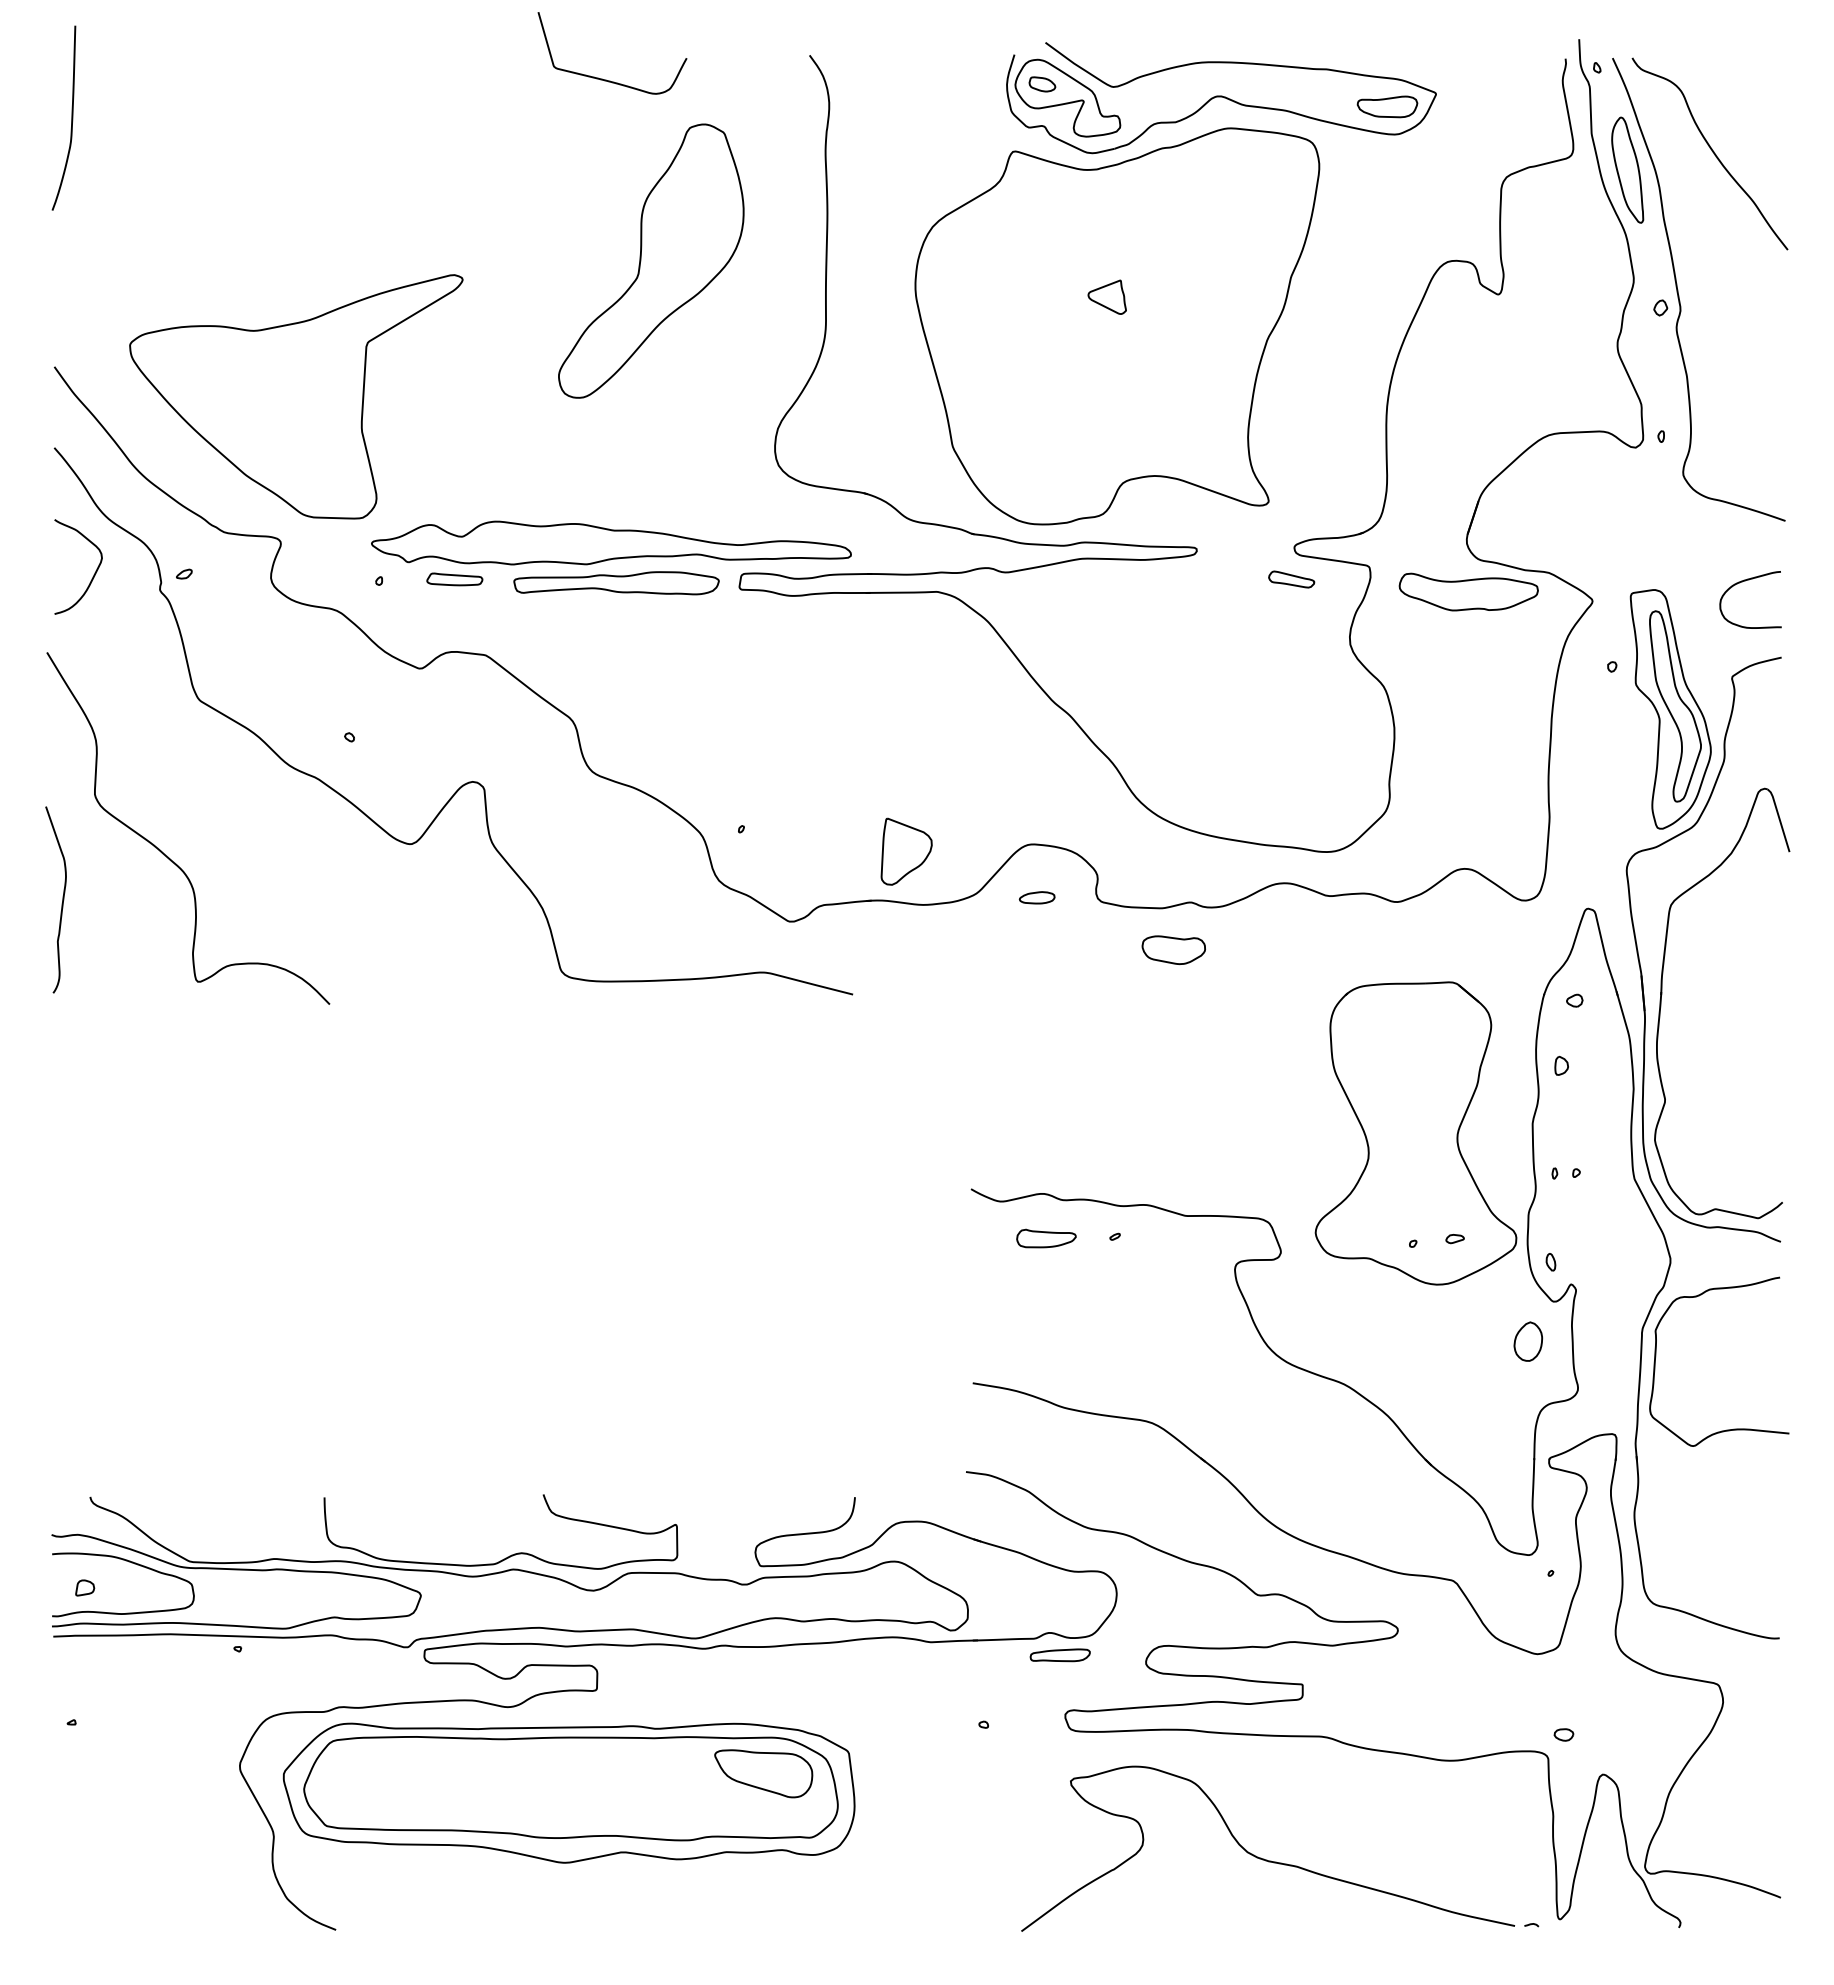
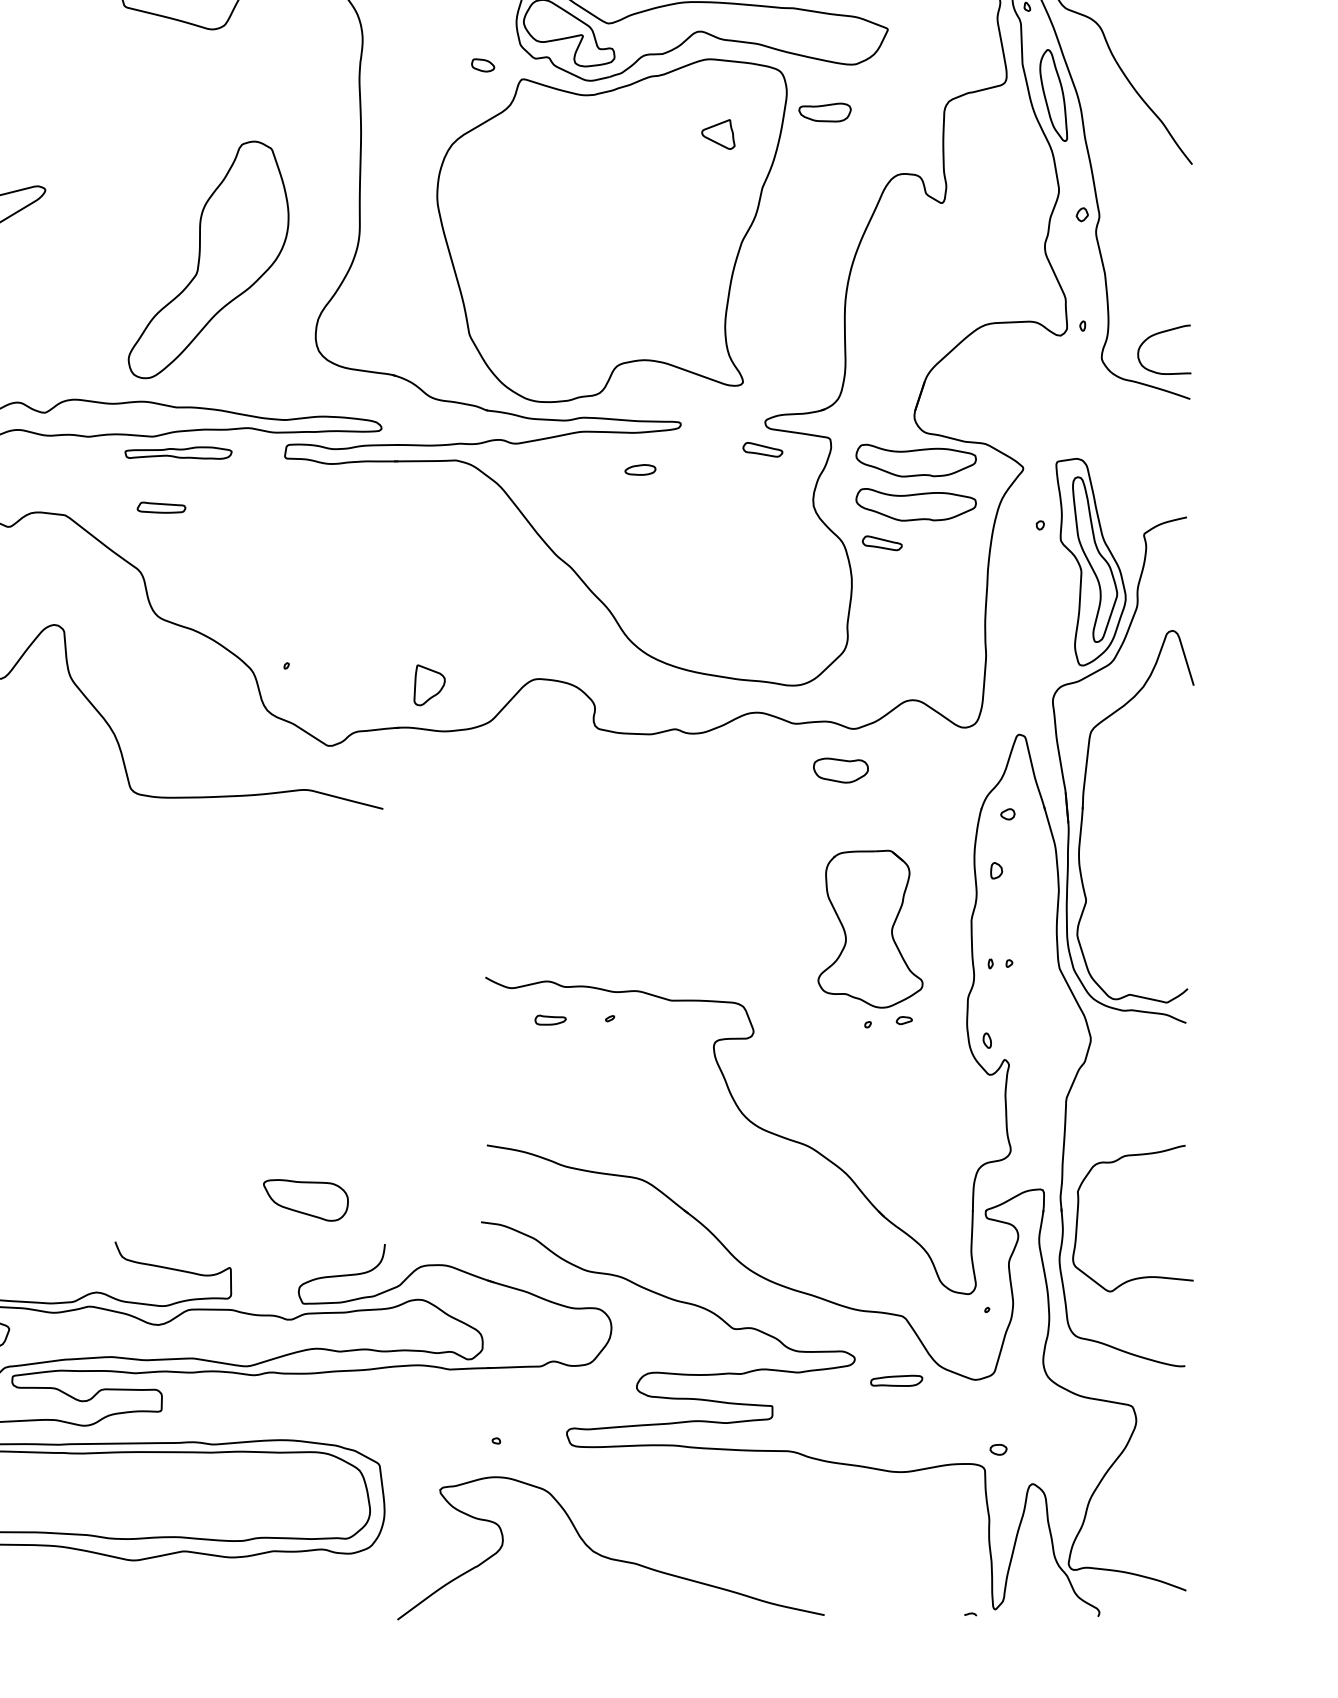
part: (1042, 84) -> (483, 65), moved
part: (1387, 106) -> (825, 112), moved
part: (651, 260) -> (208, 259), moved
part: (1106, 296) -> (717, 133), moved
part: (454, 579) -> (161, 507), moved
curve: (1745, 581) -> (1160, 333), moved
part: (616, 583) -> (178, 453), size x0.6
part: (1468, 642) -> (915, 504), added
part: (1429, 687) -> (882, 543), added
part: (906, 851) -> (429, 685), size x0.7
part: (1036, 897) -> (639, 469), moved
part: (1173, 949) -> (840, 770), moved
part: (1415, 1133) -> (870, 929), size x0.6
part: (1046, 1238) -> (550, 1020), size x0.6
part: (1528, 1341) -> (967, 1109), removed
curve: (1656, 1356) -> (1078, 1214), moved
part: (1059, 1655) -> (896, 1381), moved
part: (763, 1773) -> (305, 1200), moved
curve: (1264, 1858) -> (607, 1556), moved

